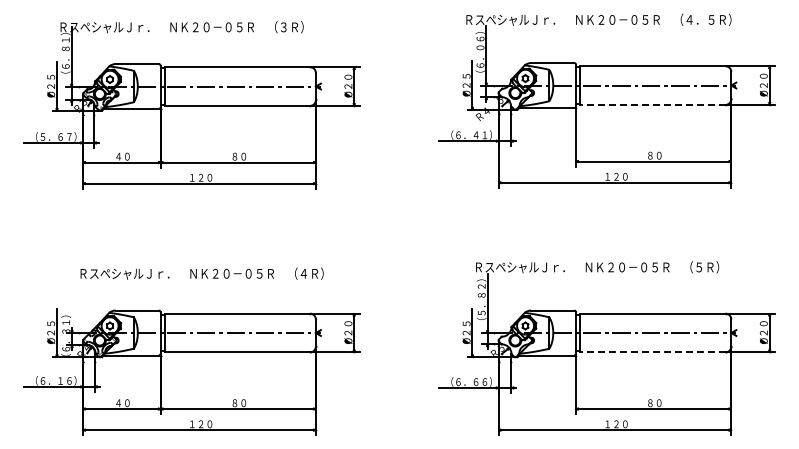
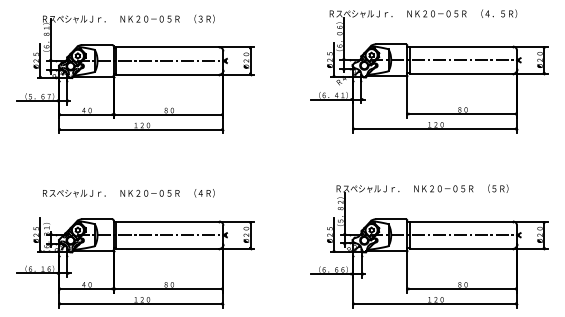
line: (652, 104) -> (461, 73), dashed -> solid
text: (201, 273) -> (128, 193), moved
line: (652, 352) -> (461, 248), dashed -> solid

